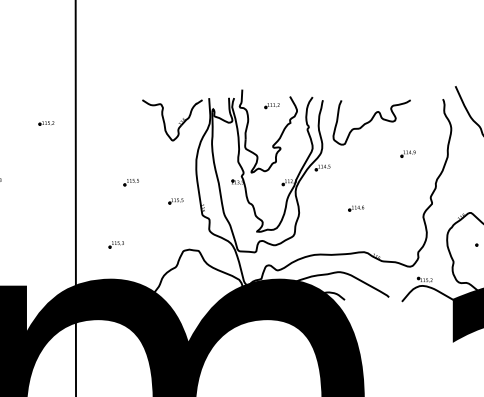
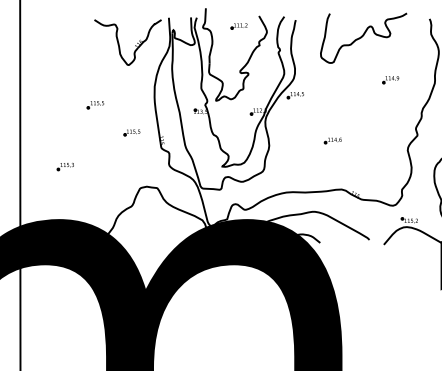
curve: (371, 121) -> (363, 37), moved
part: (130, 182) -> (94, 105), moved
part: (115, 244) -> (64, 166), moved

